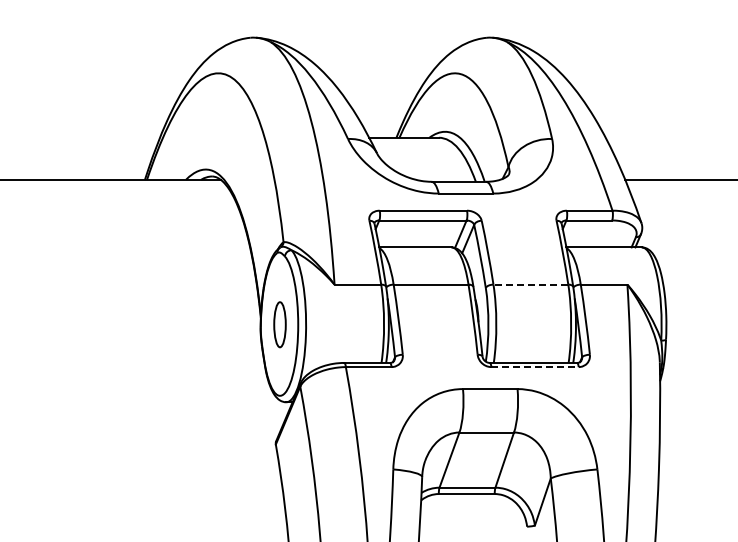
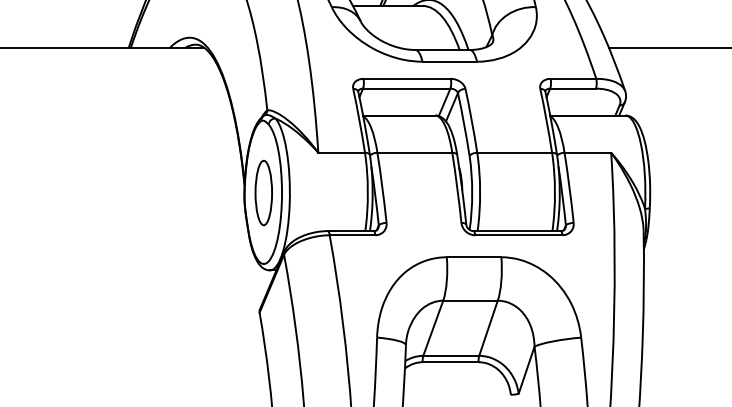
line: (530, 284) -> (514, 152), dashed -> solid
part: (279, 324) -> (263, 192), size x1.43
line: (535, 367) -> (519, 235), dashed -> solid

